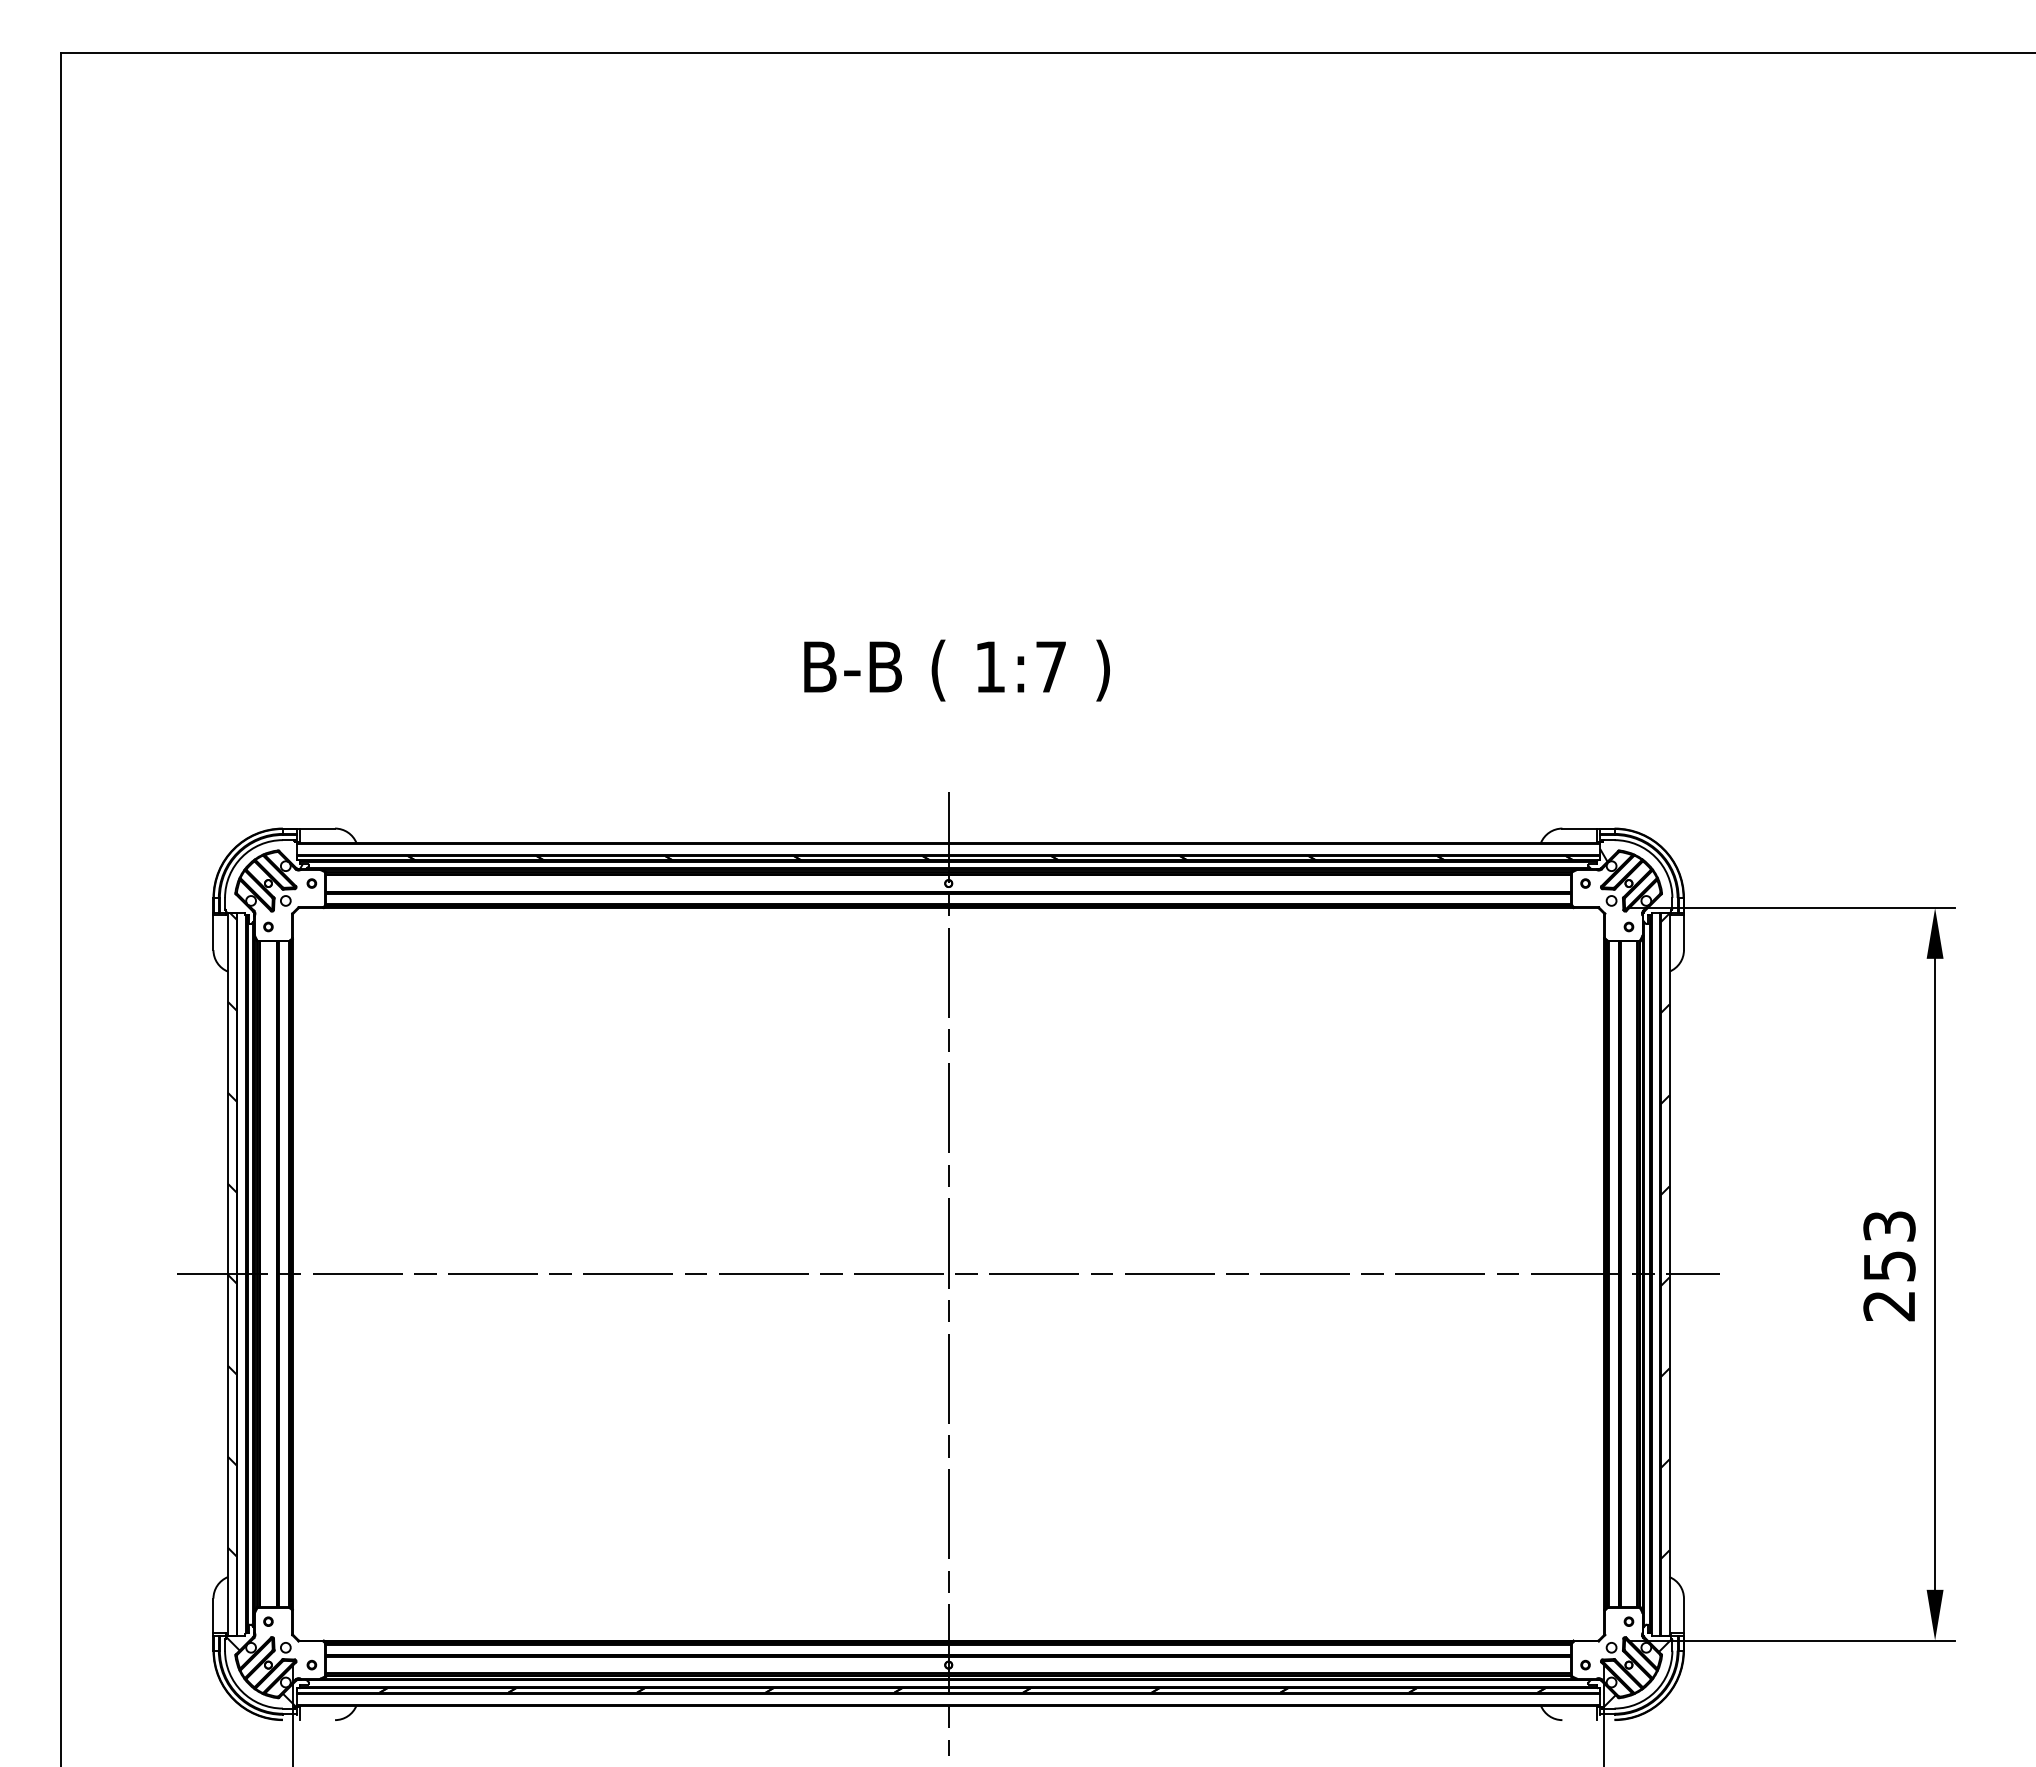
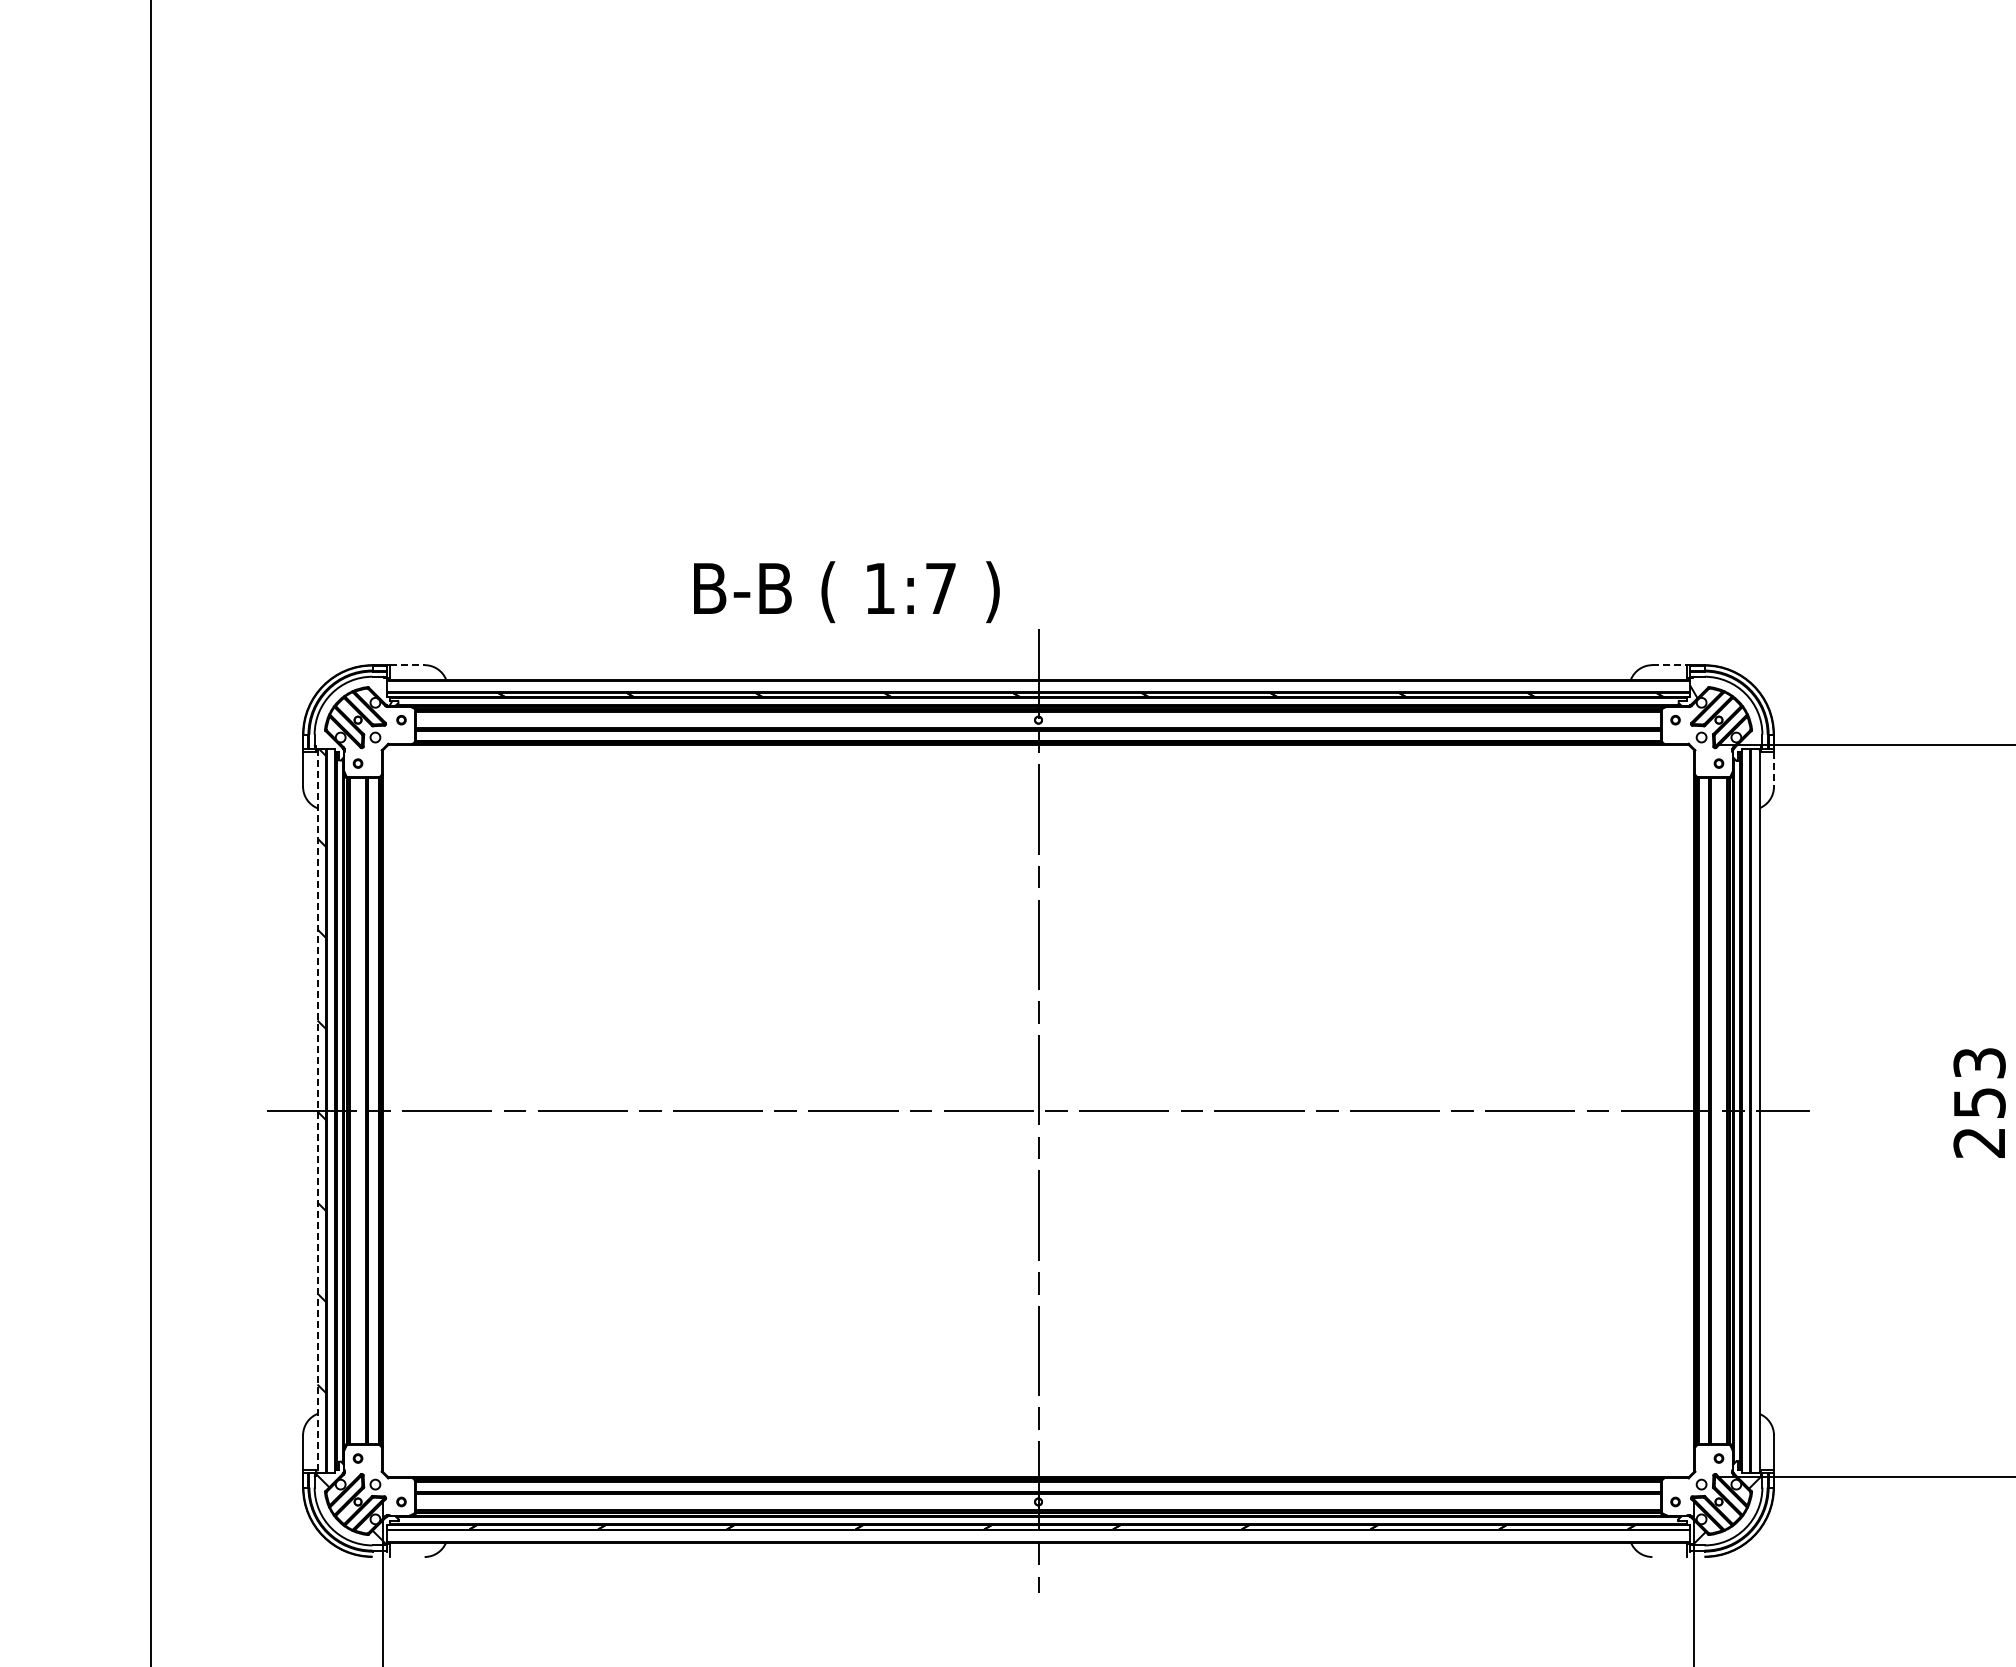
text: (956, 670) -> (846, 592), moved
line: (318, 828) -> (408, 665), solid -> dashed
line: (1580, 828) -> (1670, 665), solid -> dashed
line: (1683, 933) -> (1773, 770), solid -> dashed
hatch: (1664, 1236) -> (1754, 1073), removed
line: (227, 1274) -> (317, 1111), solid -> dashed

